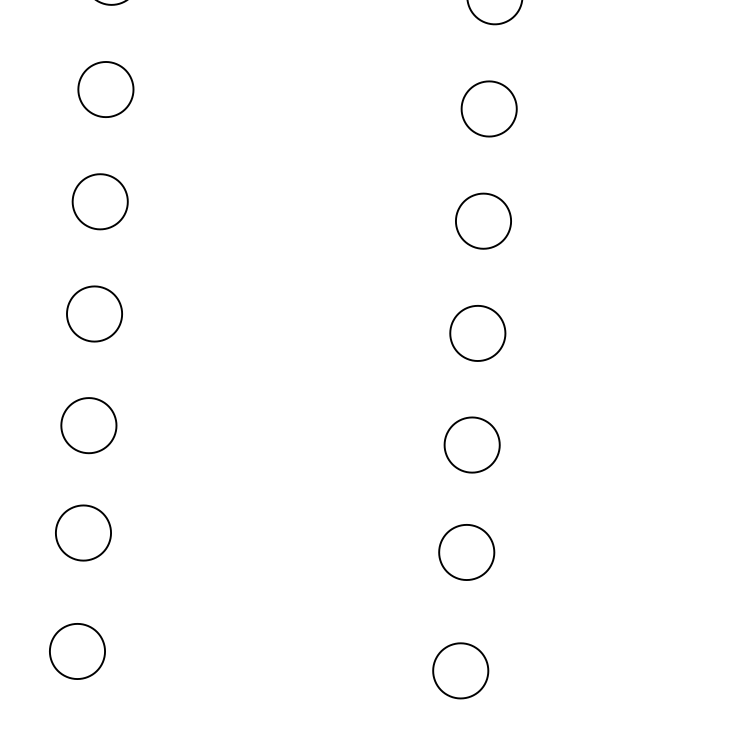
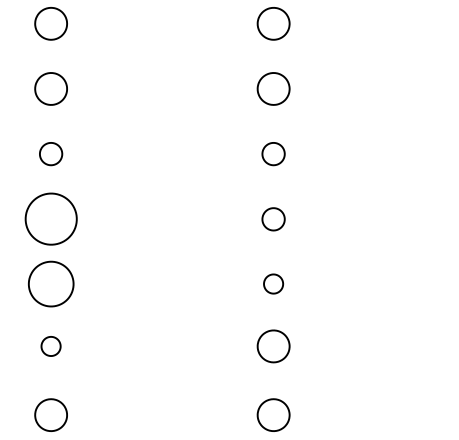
part: (99, 200) -> (50, 153), size x0.7
part: (483, 220) -> (273, 153), size x0.7
part: (93, 314) -> (50, 219), size x1.6
part: (477, 333) -> (273, 219), size x0.7
part: (87, 424) -> (50, 283), size x1.4
part: (471, 444) -> (273, 283), size x0.6
part: (82, 533) -> (50, 346), size x0.6

